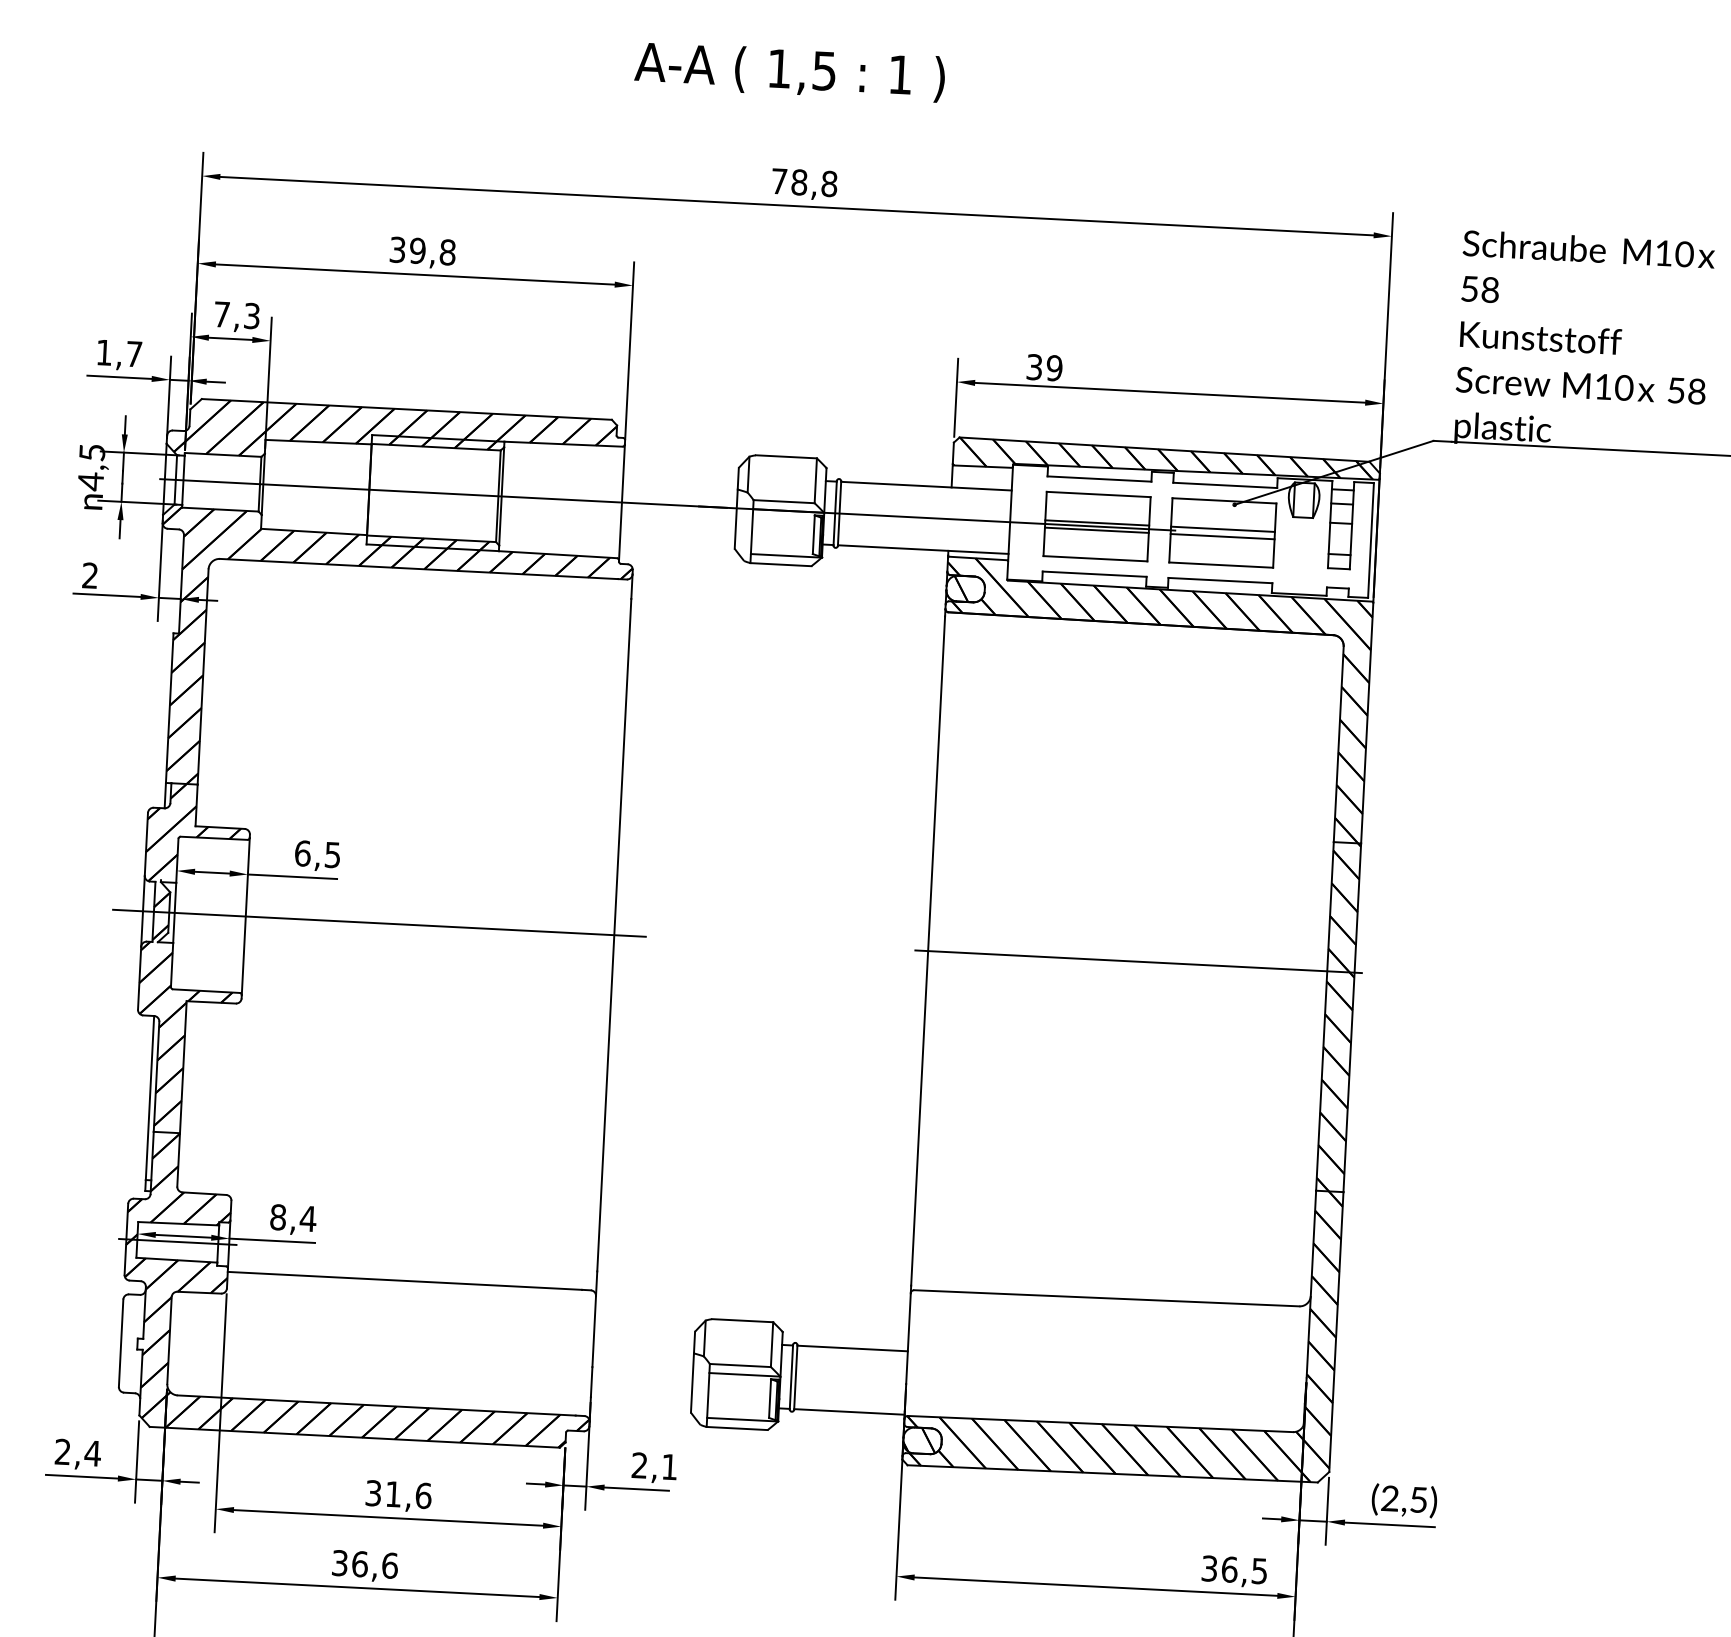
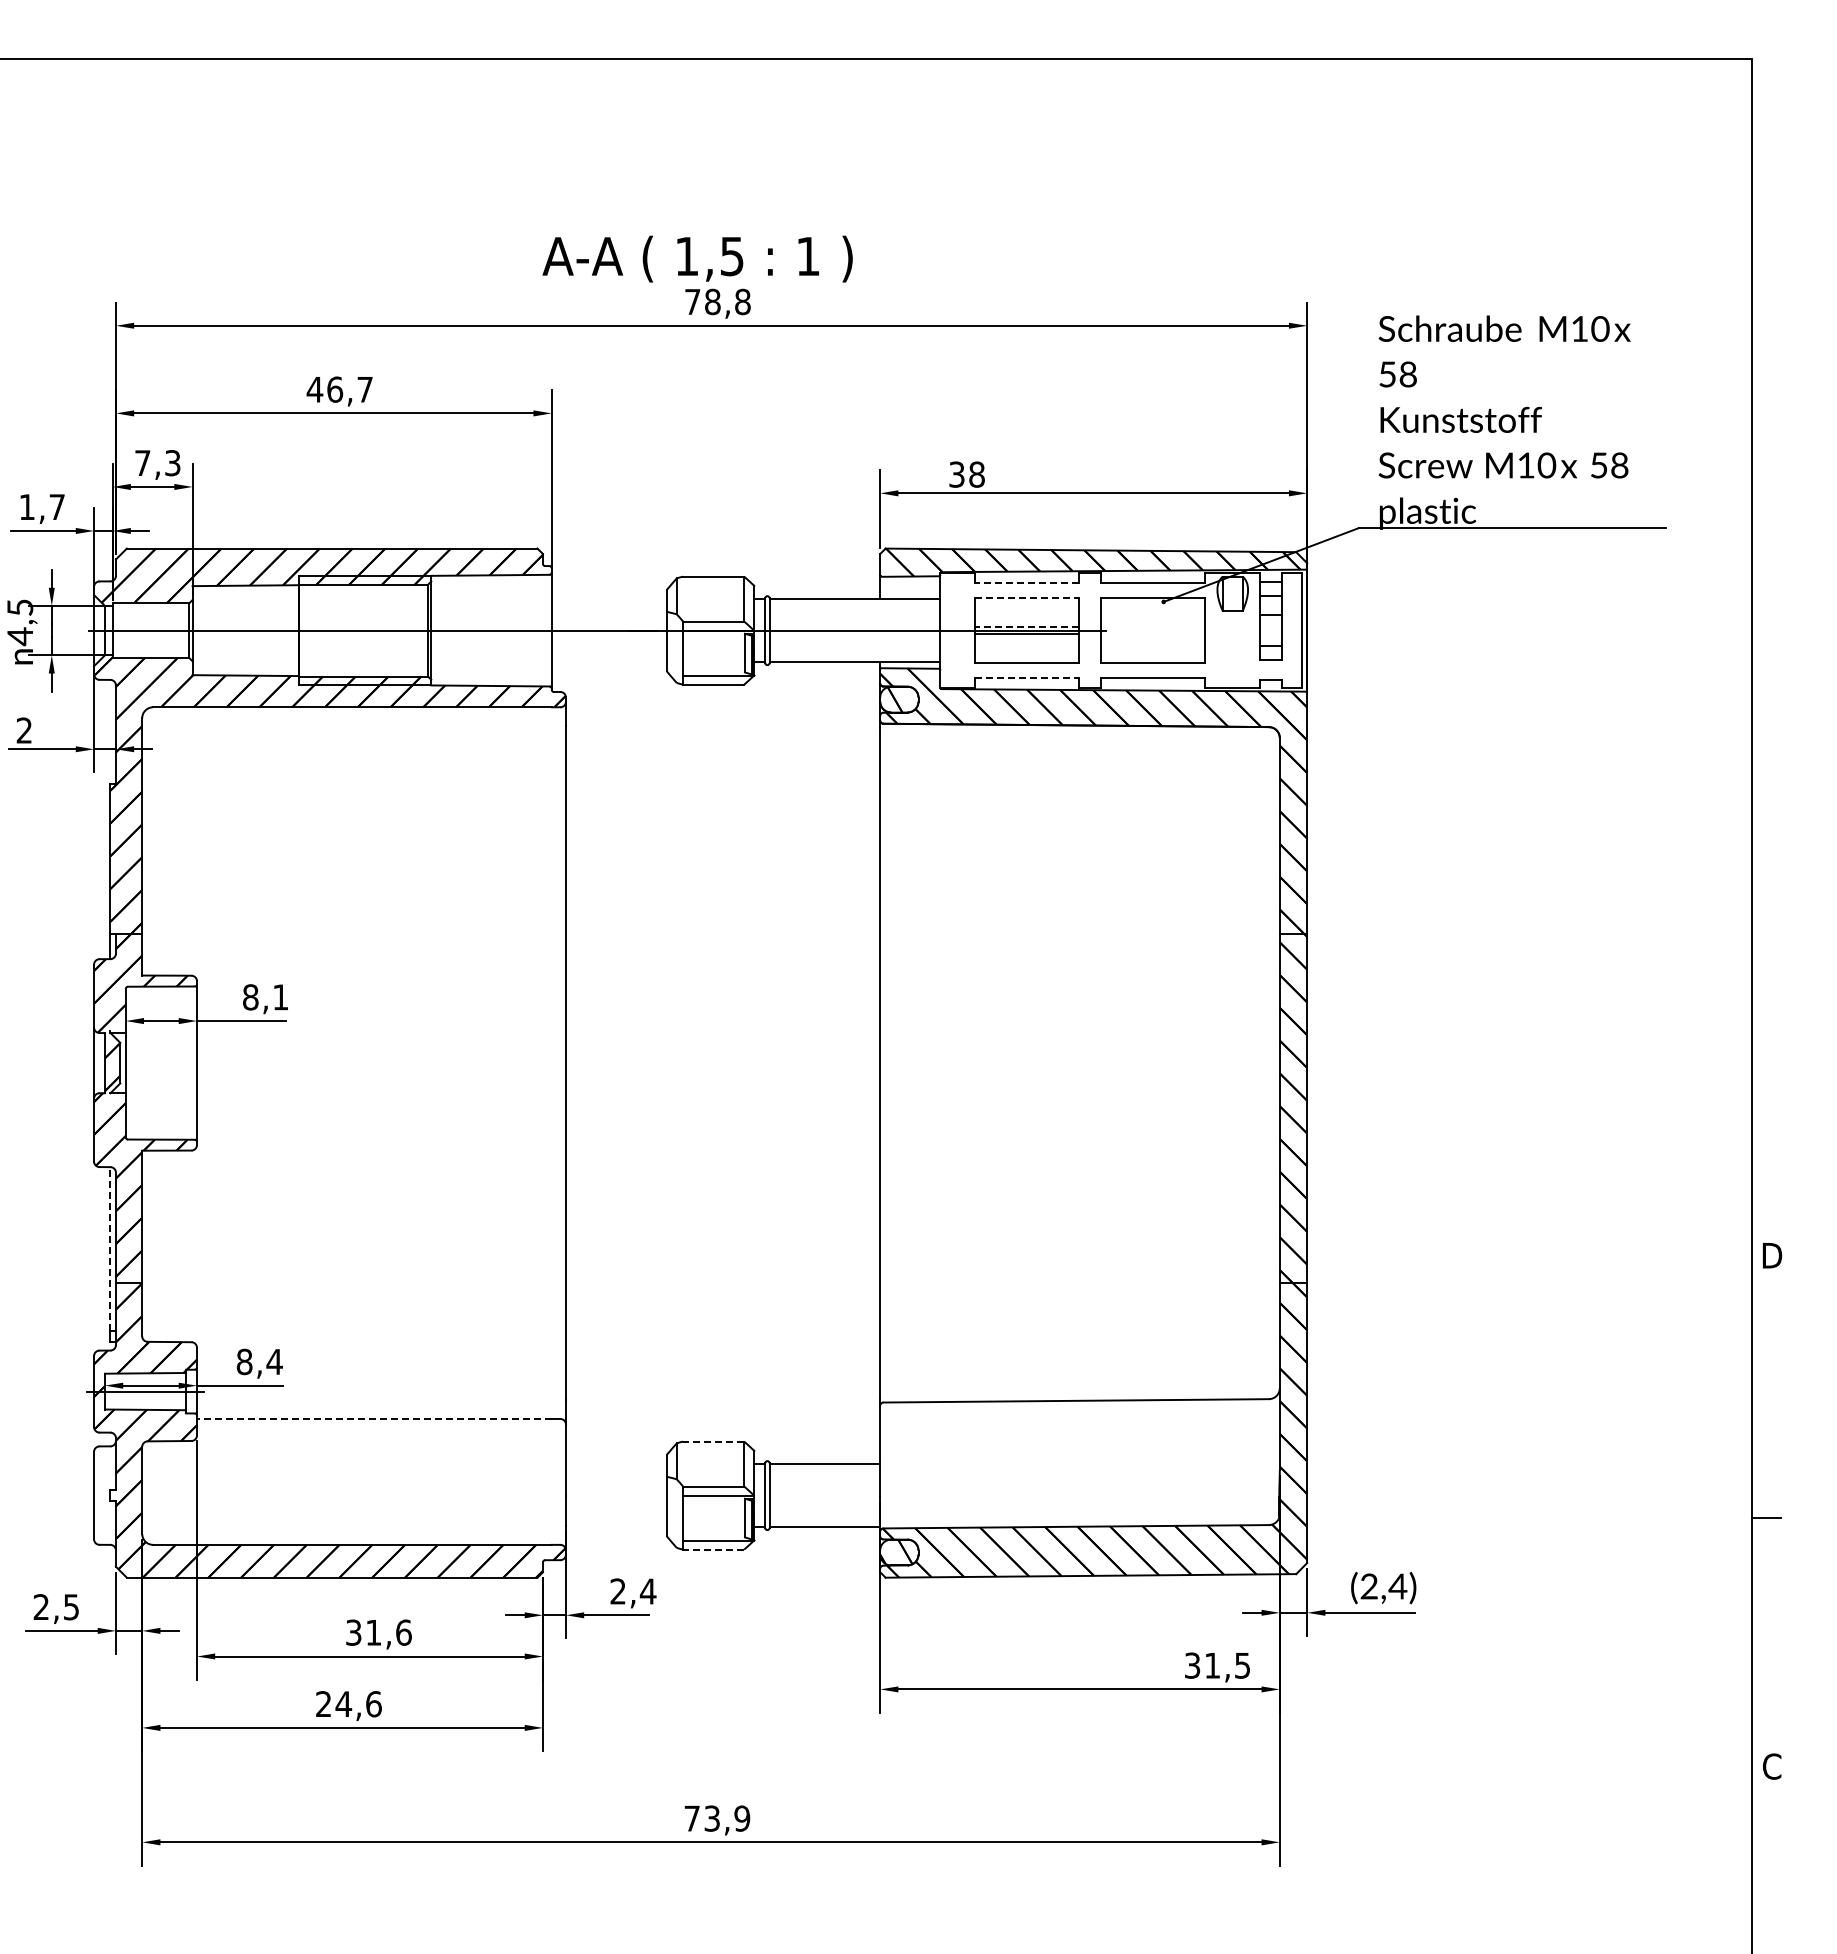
text: (789, 71) -> (697, 258), moved
text: (422, 250) -> (339, 389), 39,8 -> 46,7
text: (1054, 368) -> (976, 474), 39 -> 38
line: (1098, 479) -> (1026, 583), solid -> dashed
line: (1098, 494) -> (1027, 598), solid -> dashed
line: (1096, 522) -> (1026, 626), solid -> dashed
line: (1223, 528) -> (1153, 626), removed
line: (1222, 536) -> (1153, 634), removed
line: (1094, 574) -> (1027, 678), solid -> dashed
text: (317, 854) -> (265, 997), 6,5 -> 8,1
line: (379, 923) -> (330, 1063), removed
line: (1138, 962) -> (1090, 1063), removed
line: (150, 1097) -> (110, 1248), solid -> dashed
line: (404, 1280) -> (373, 1418), solid -> dashed
line: (742, 1320) -> (713, 1441), solid -> dashed
line: (737, 1428) -> (713, 1549), solid -> dashed
text: (92, 1453) -> (71, 1607), 2,4 -> 2,5
text: (669, 1467) -> (647, 1591), 2,1 -> 2,4
text: (1418, 1499) -> (1397, 1586), (2,5) -> (2,4)
text: (350, 1564) -> (334, 1704), 36,6 -> 24,6
text: (1229, 1569) -> (1212, 1665), 36,5 -> 31,5

